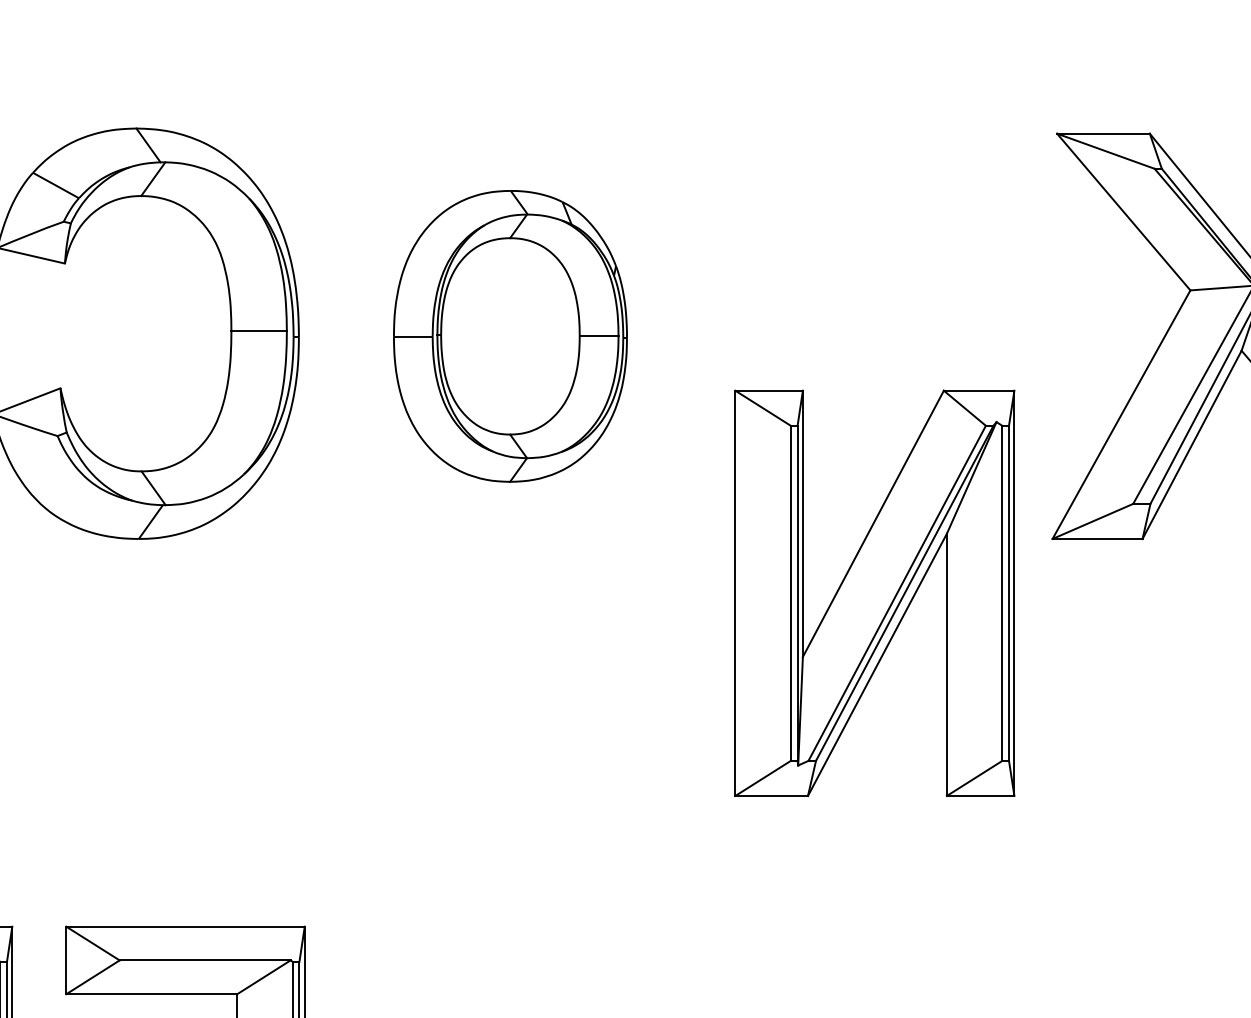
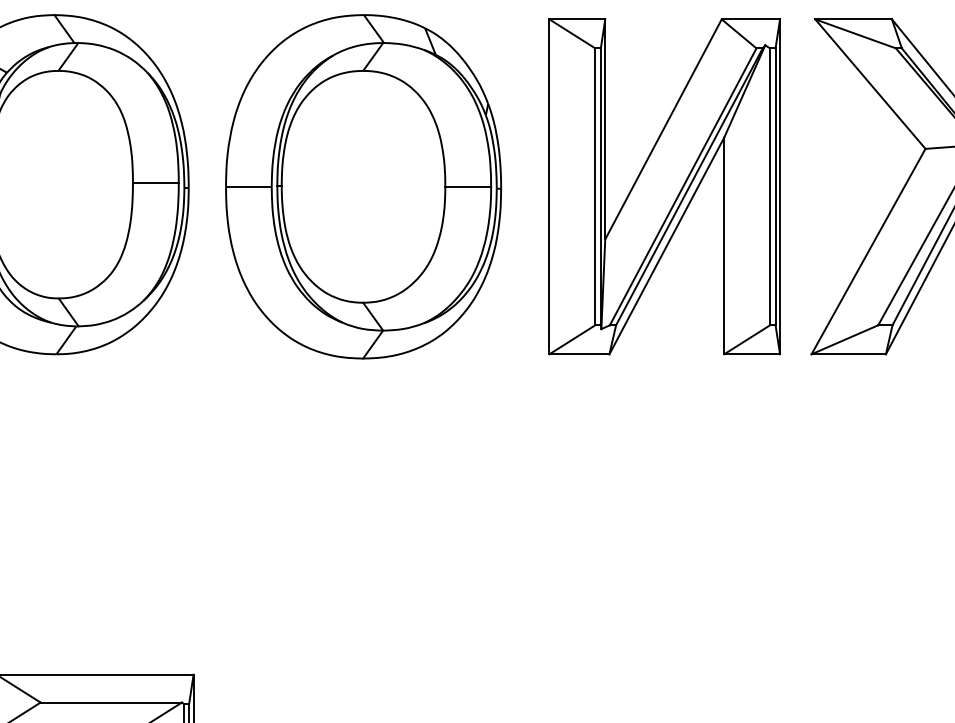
part: (510, 336) -> (363, 186), size x1.43
part: (874, 592) -> (664, 186), moved

